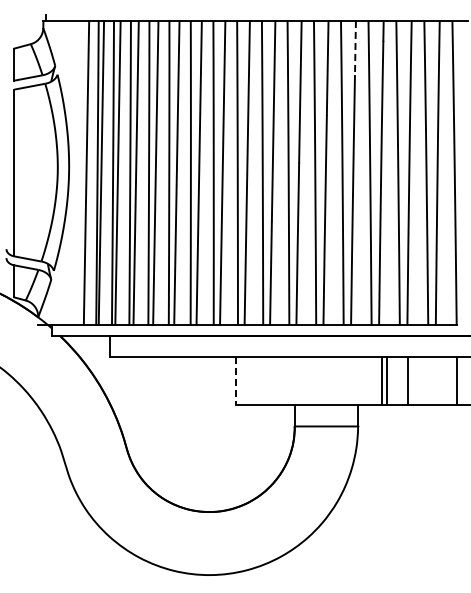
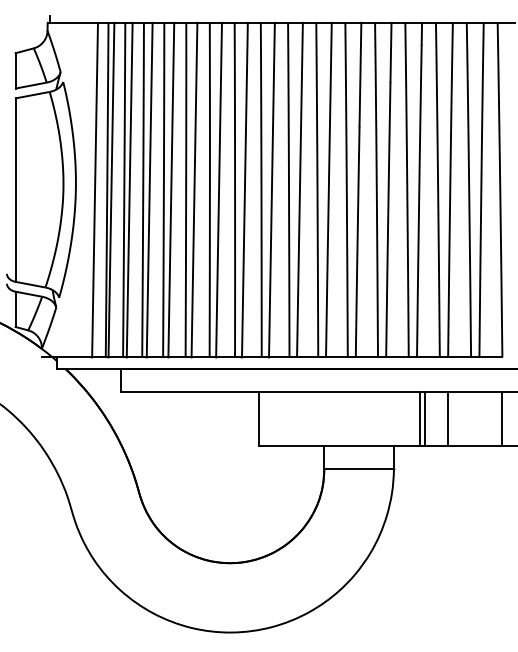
line: (355, 48) -> (391, 53), dashed -> solid
line: (235, 381) -> (259, 419), dashed -> solid

